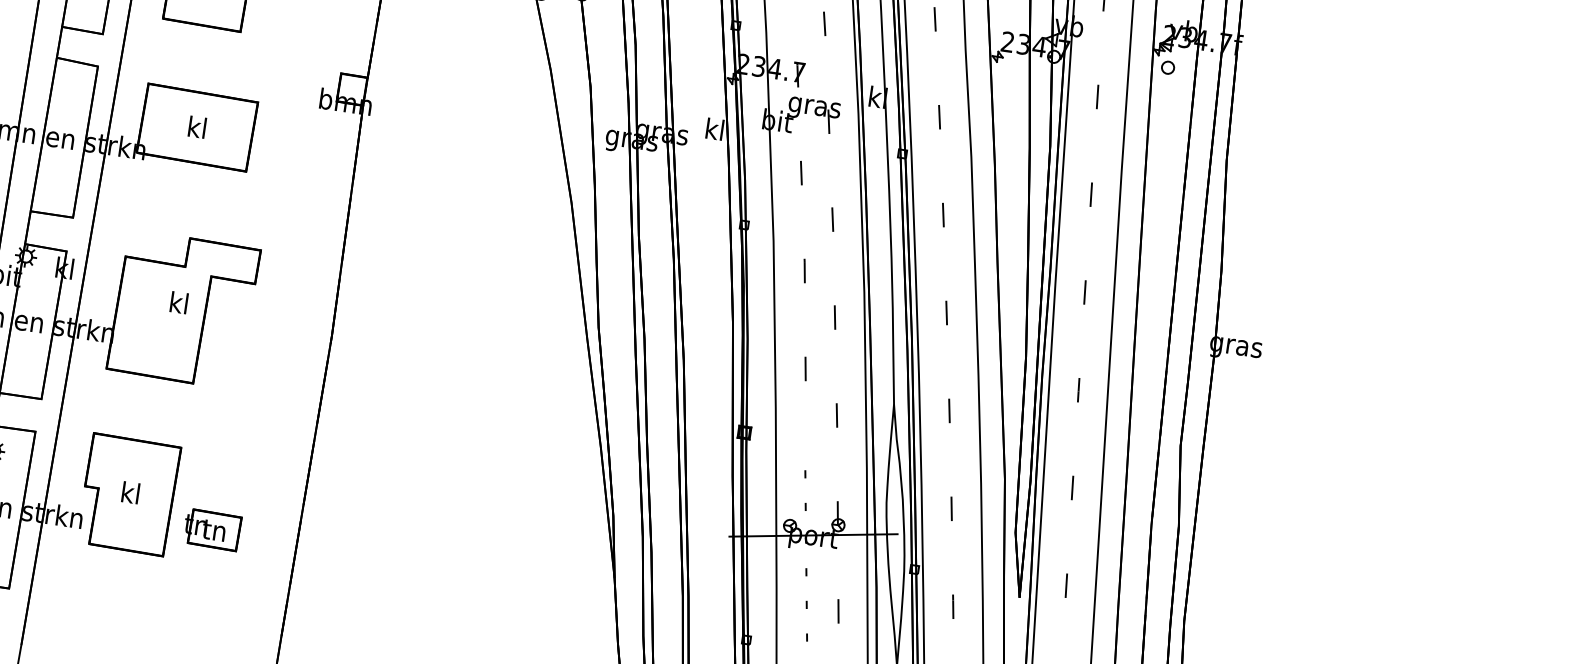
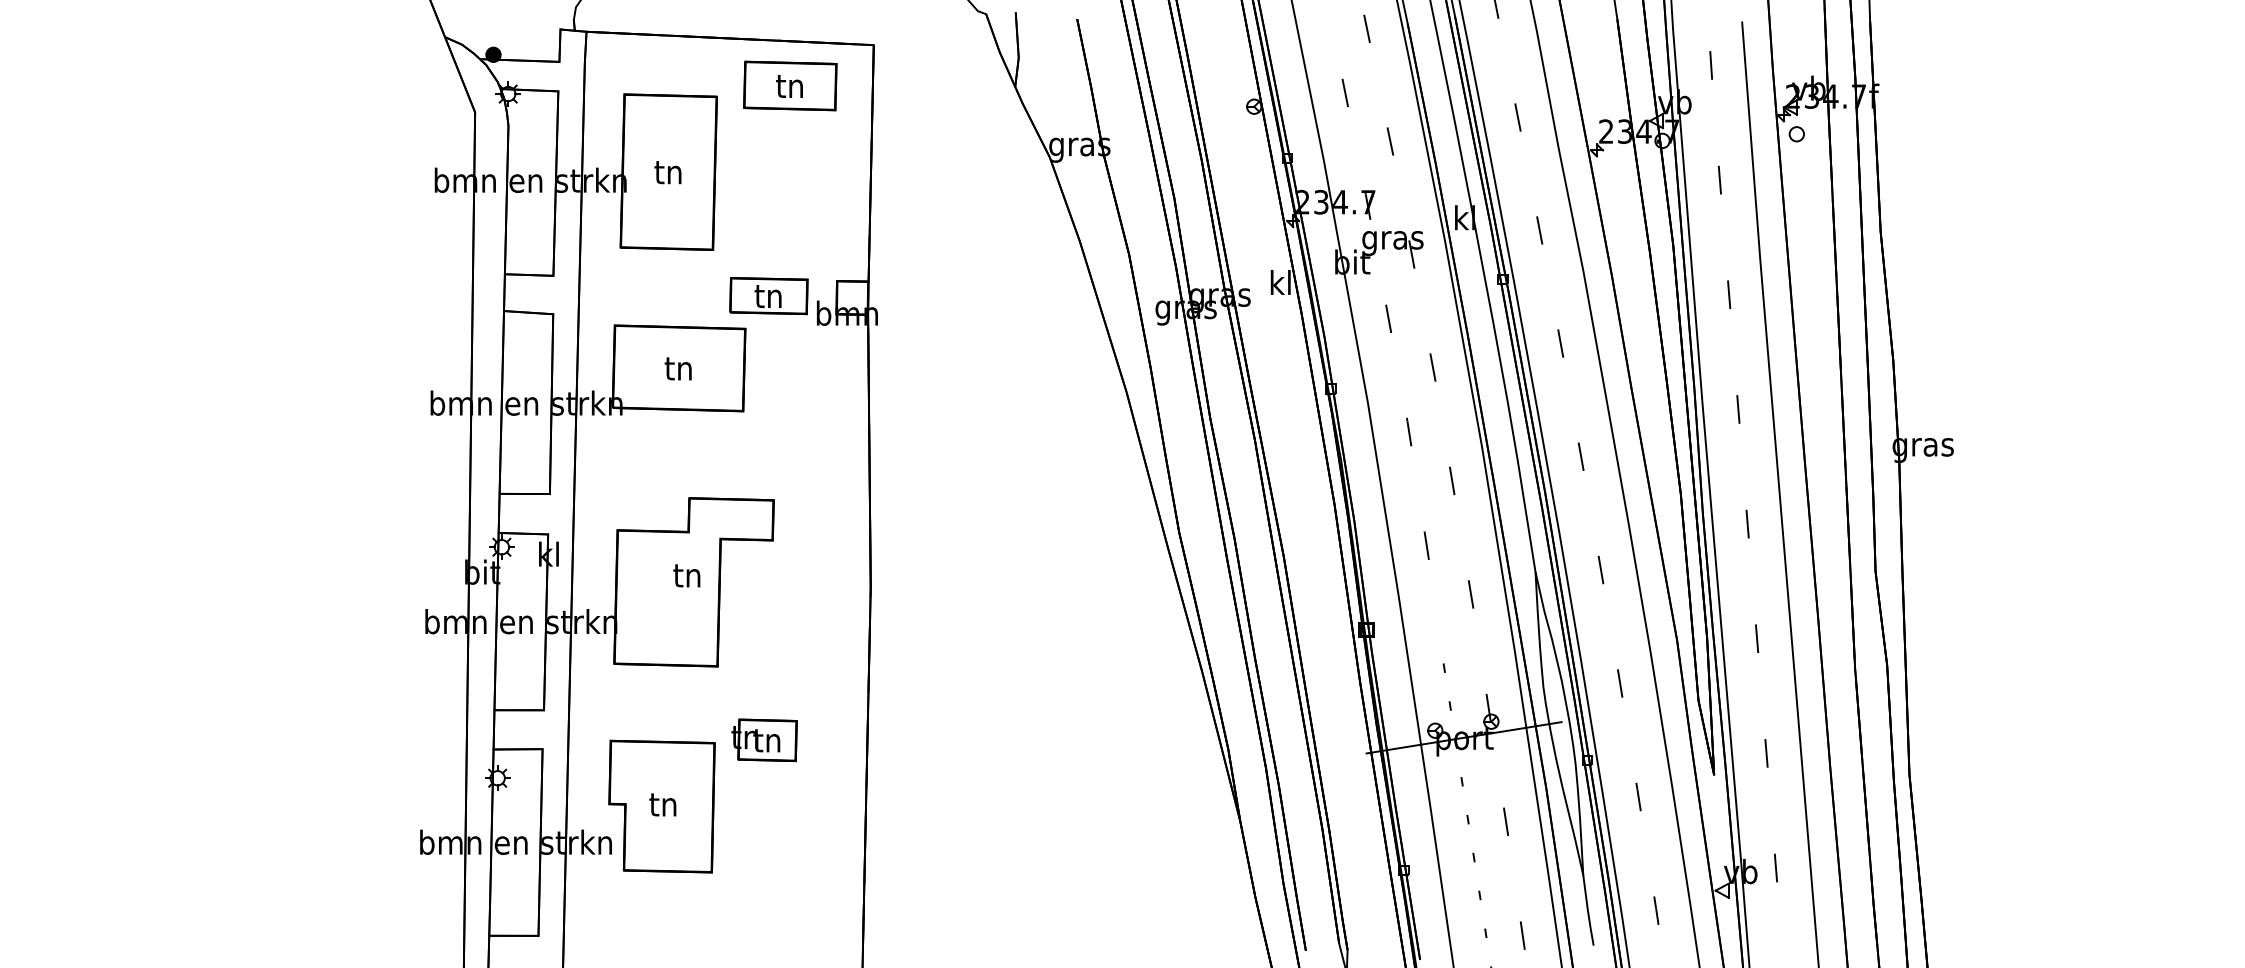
part: (281, 78) -> (768, 296), added
text: (196, 126) -> (677, 367), kl -> tn
text: (178, 302) -> (686, 574), kl -> tn
text: (129, 492) -> (662, 803), kl -> tn
part: (212, 530) -> (764, 740), moved

